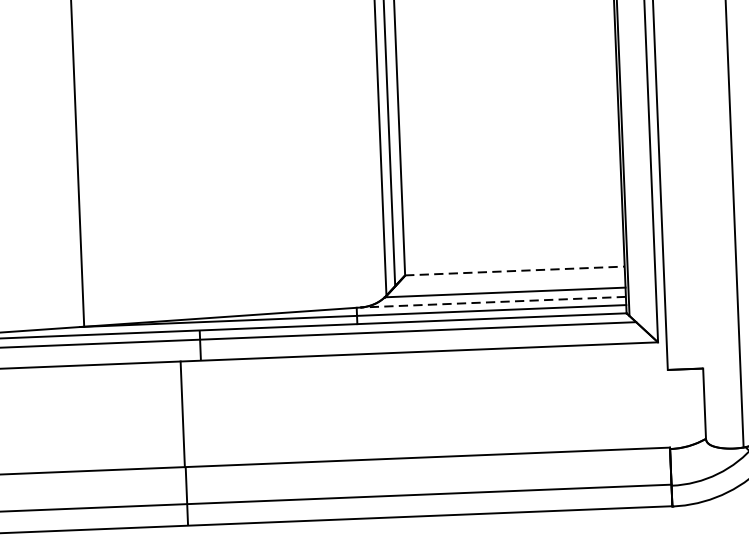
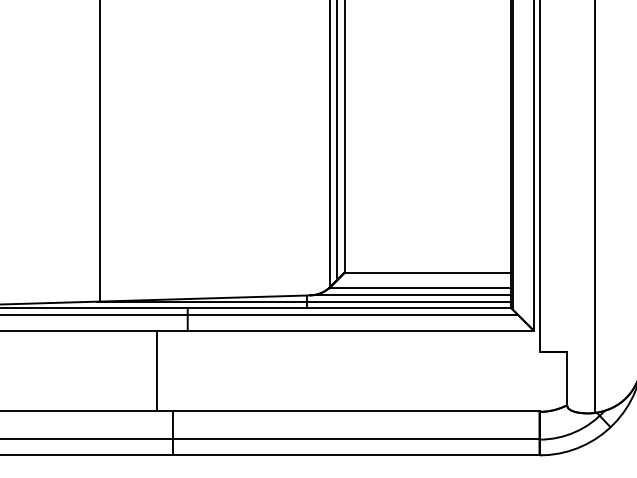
line: (515, 270) -> (428, 272), dashed -> solid
line: (491, 302) -> (409, 295), dashed -> solid
line: (182, 413) -> (157, 370), moved

